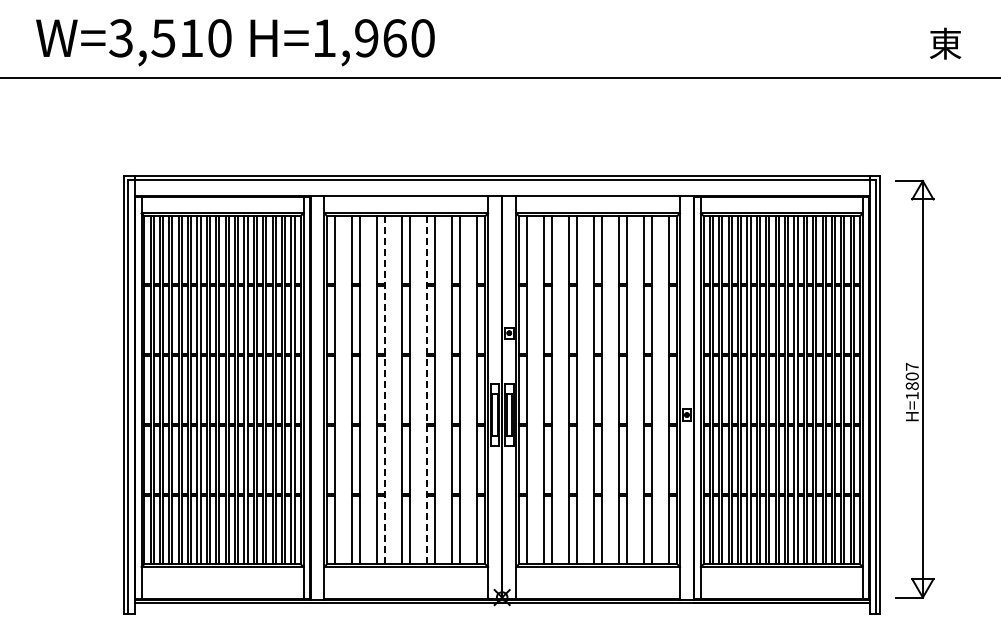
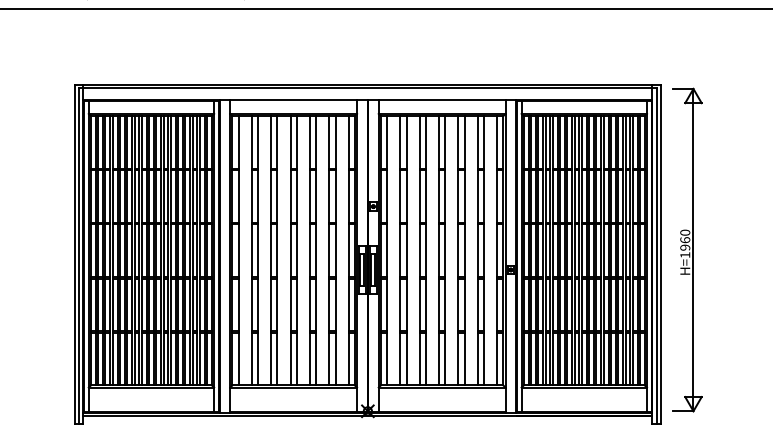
text: (911, 376) -> (684, 240), H=1807 -> H=1960
line: (385, 390) -> (277, 251), dashed -> solid
line: (427, 390) -> (310, 251), dashed -> solid

